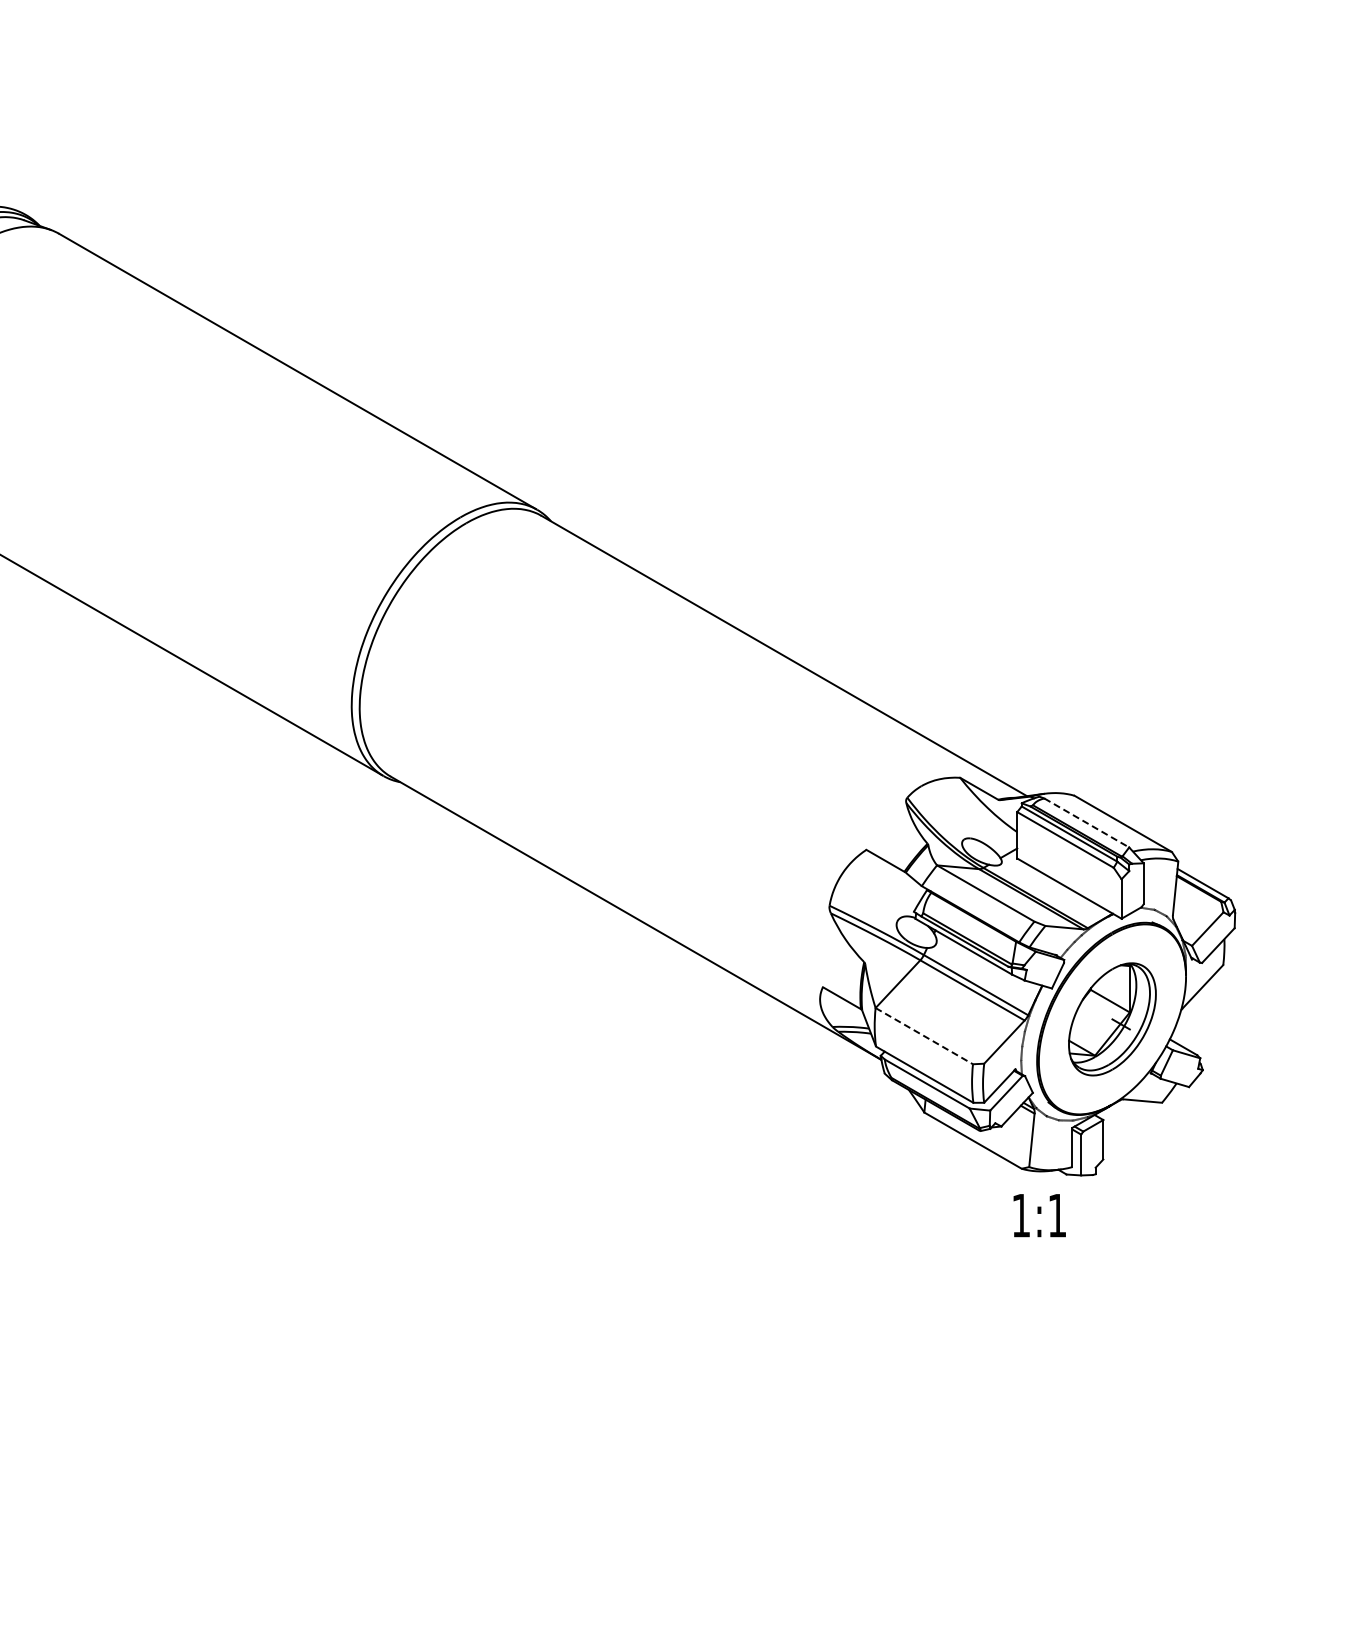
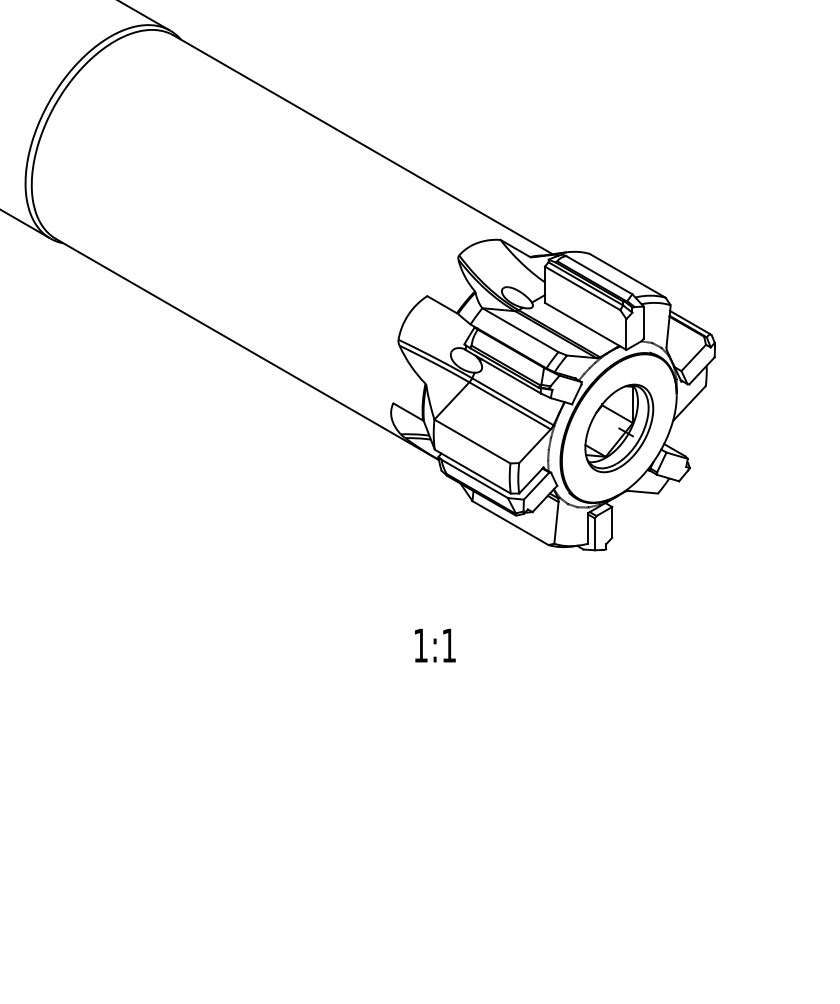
line: (1086, 822) -> (599, 274), dashed -> solid
line: (924, 1036) -> (472, 441), dashed -> solid
text: (1039, 1215) -> (435, 645), moved

